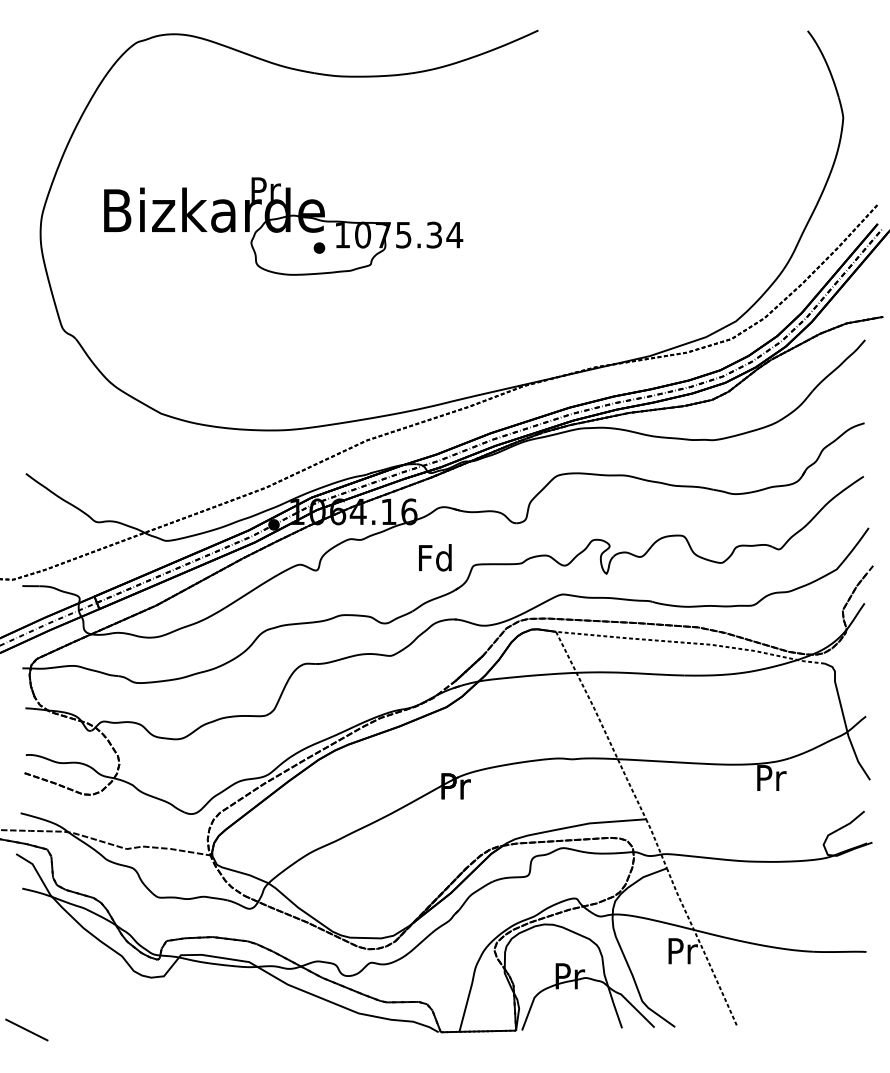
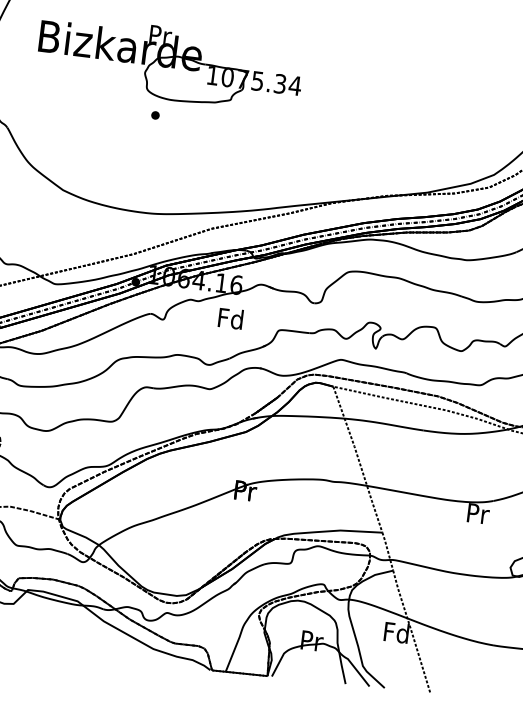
part: (319, 247) -> (155, 114), moved
text: (435, 557) -> (230, 318), moved
text: (681, 950) -> (396, 632), Pr -> Fd

